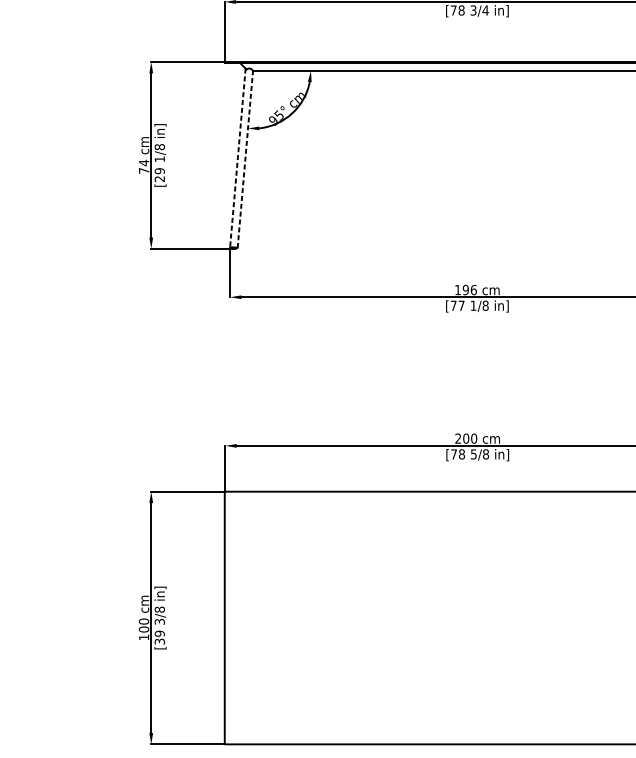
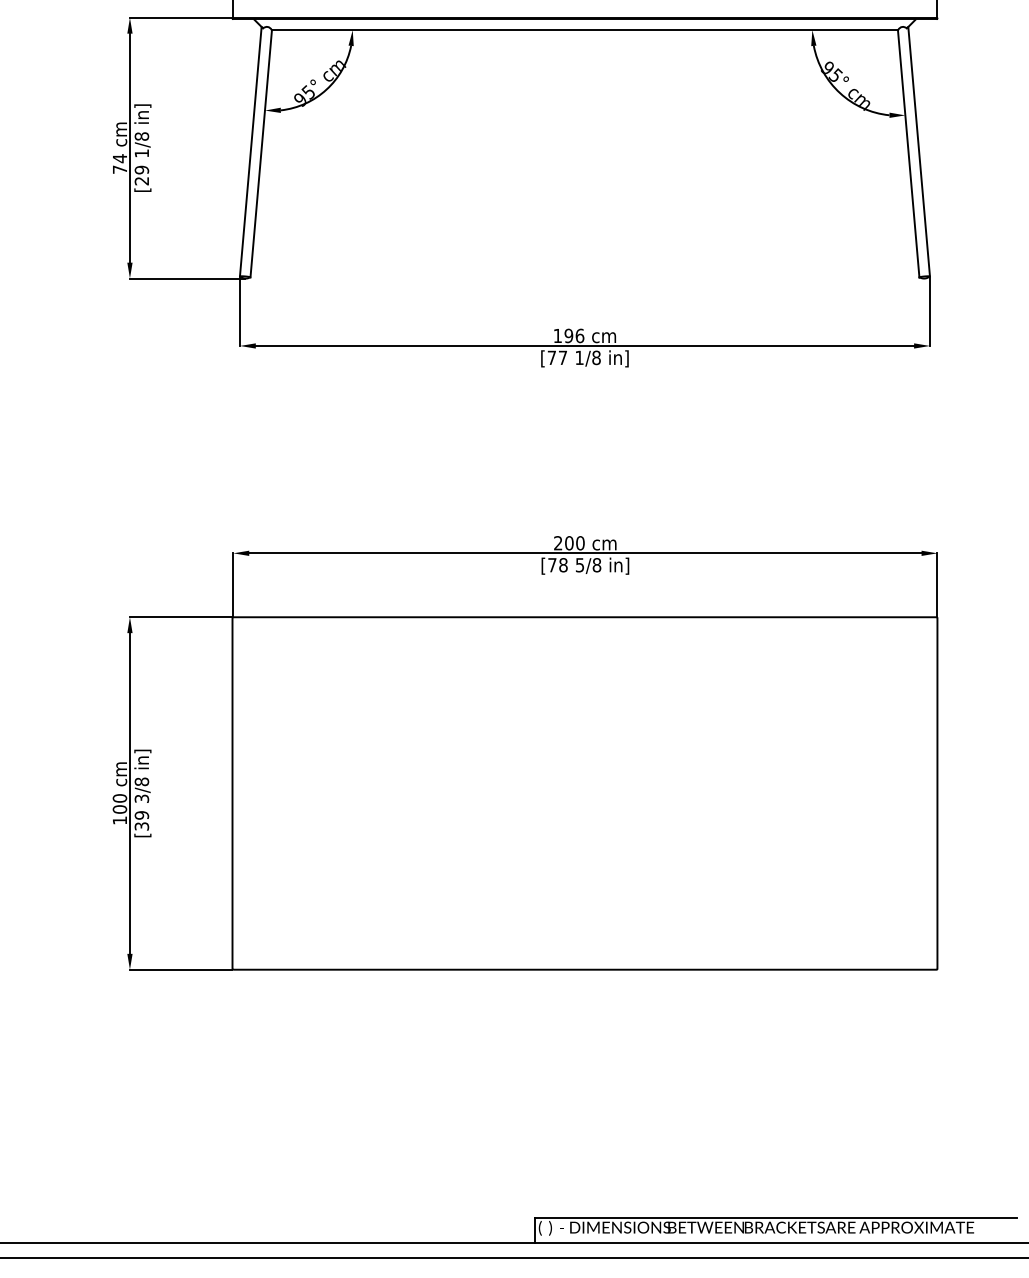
line: (237, 158) -> (250, 152), dashed -> solid
line: (245, 159) -> (261, 153), dashed -> solid

